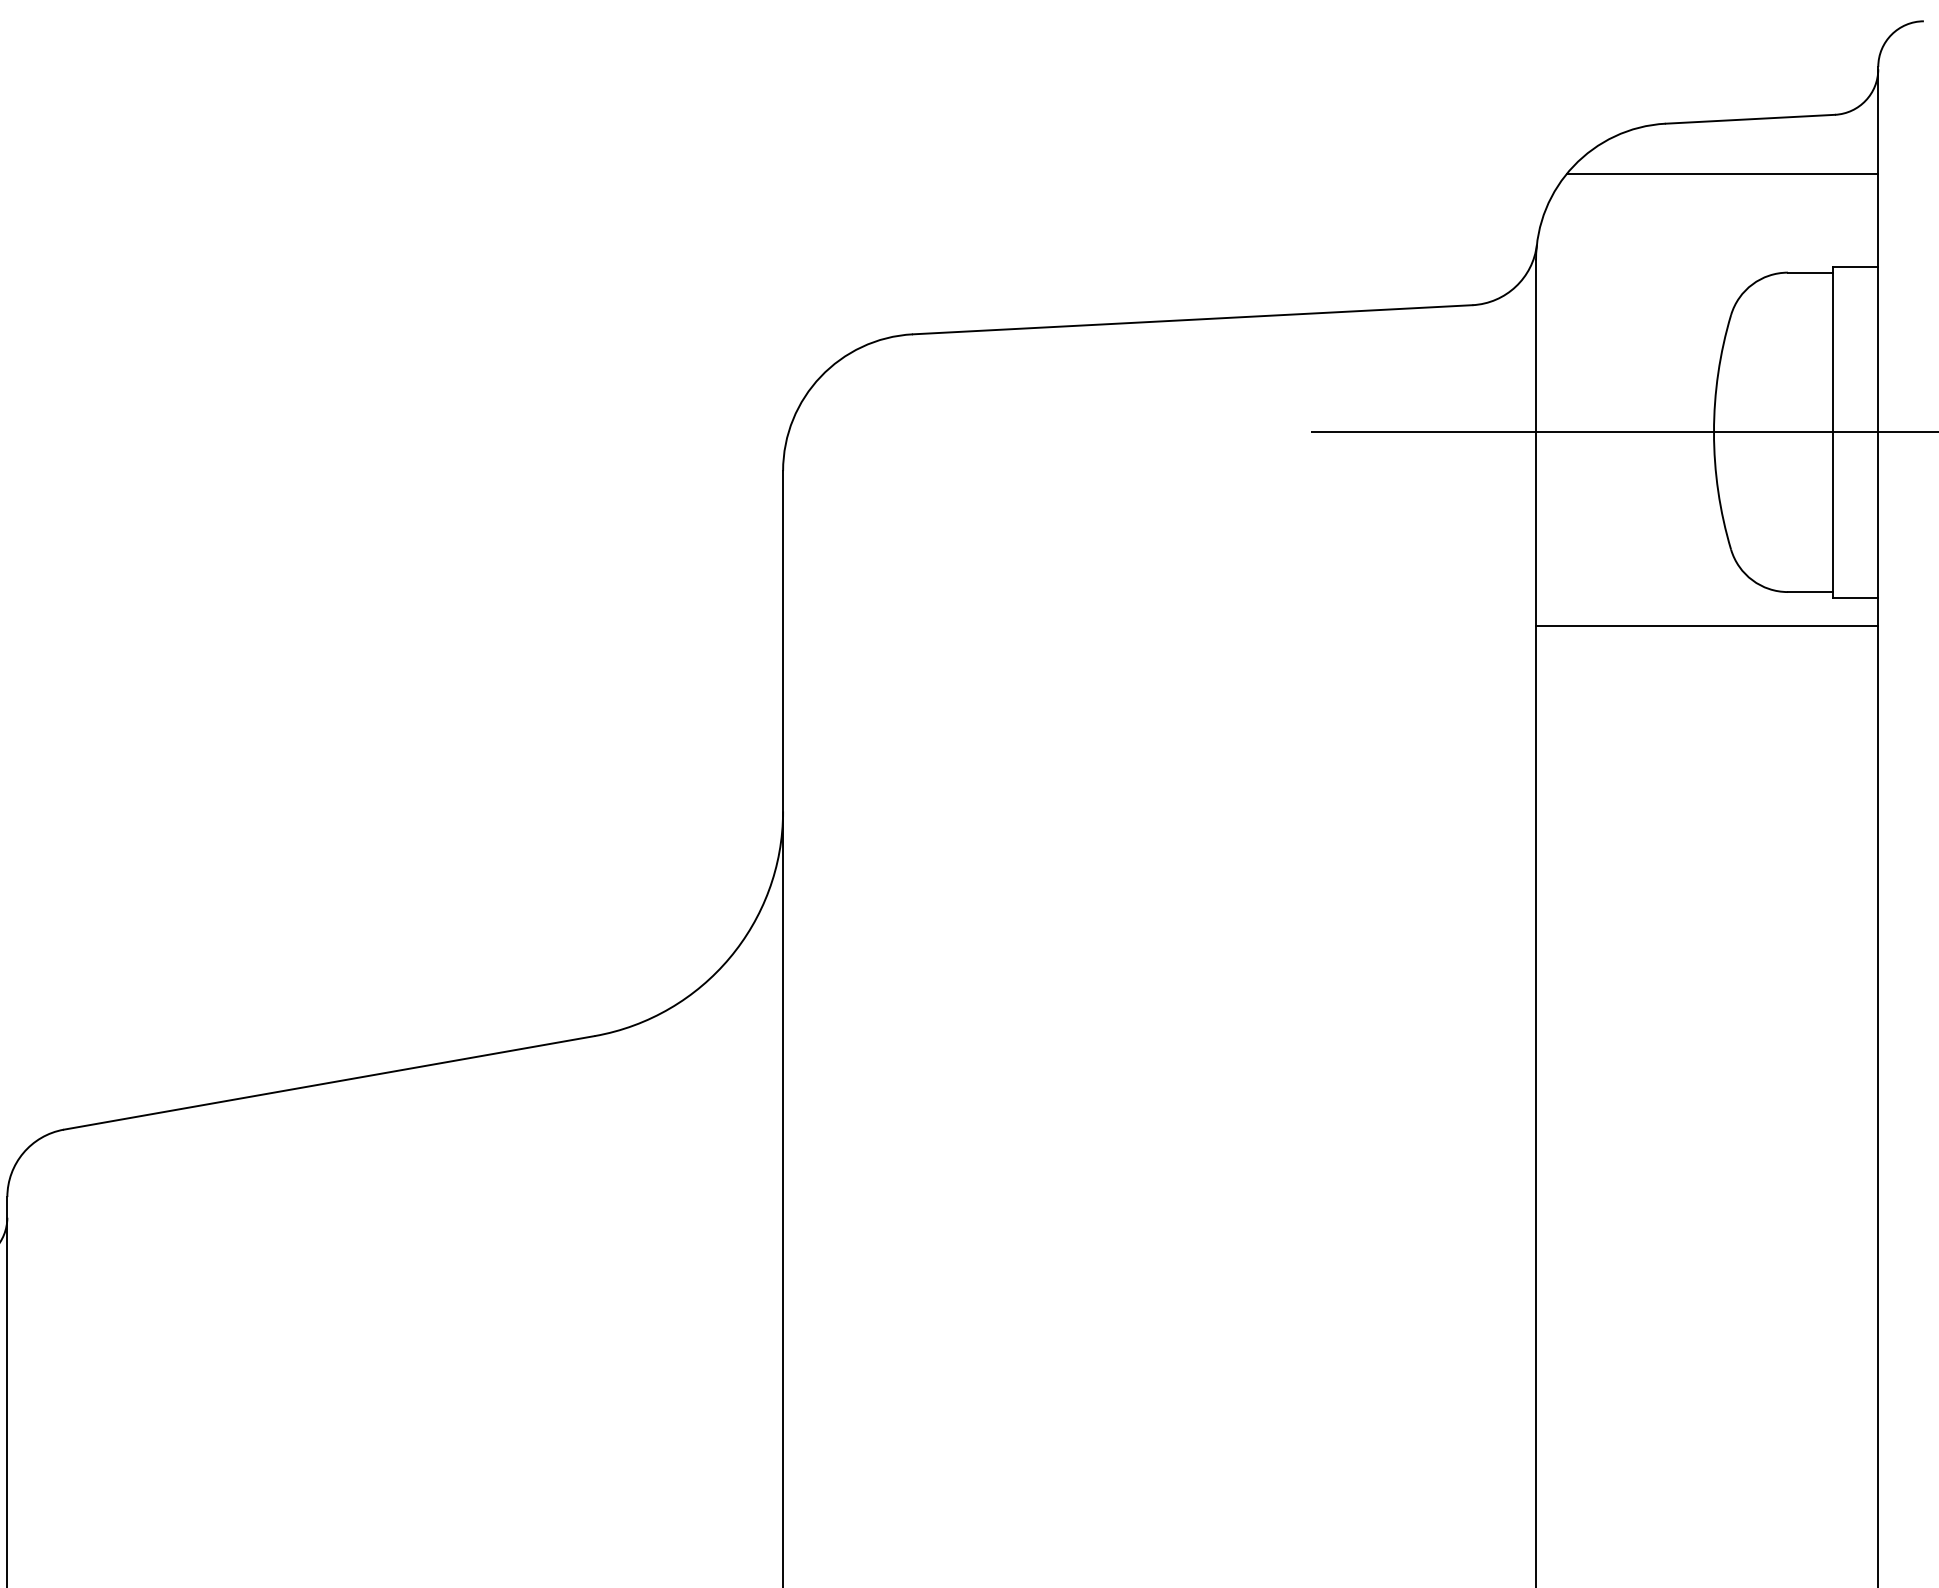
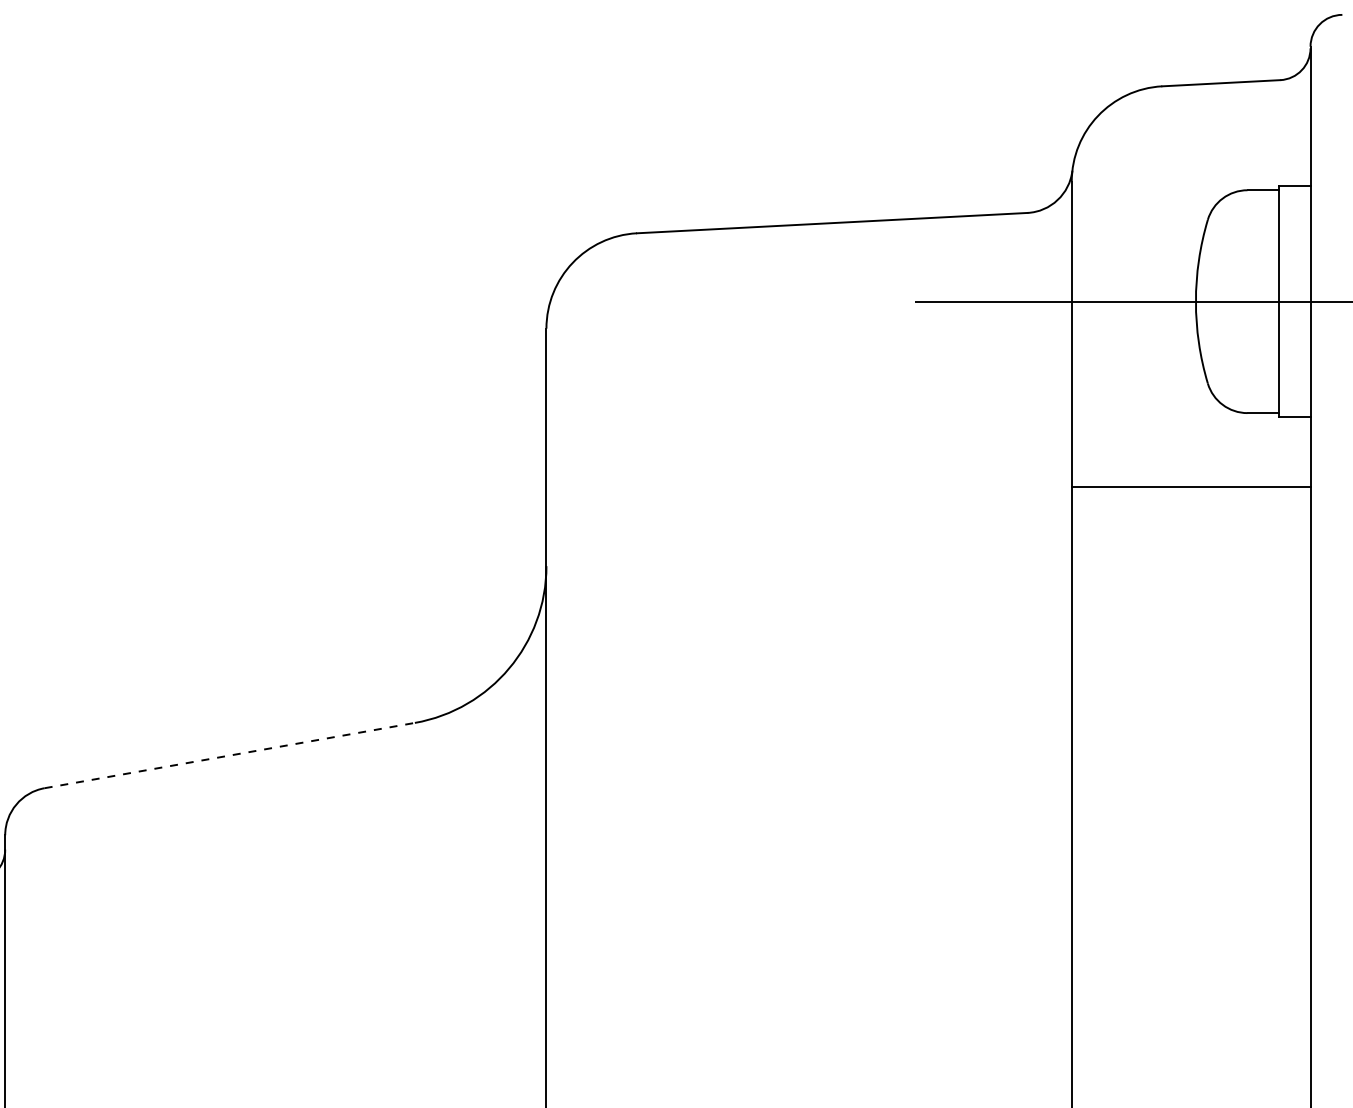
line: (1721, 174) -> (1201, 121), removed
line: (1706, 625) -> (1190, 486), moved
line: (328, 1082) -> (229, 755), solid -> dashed

